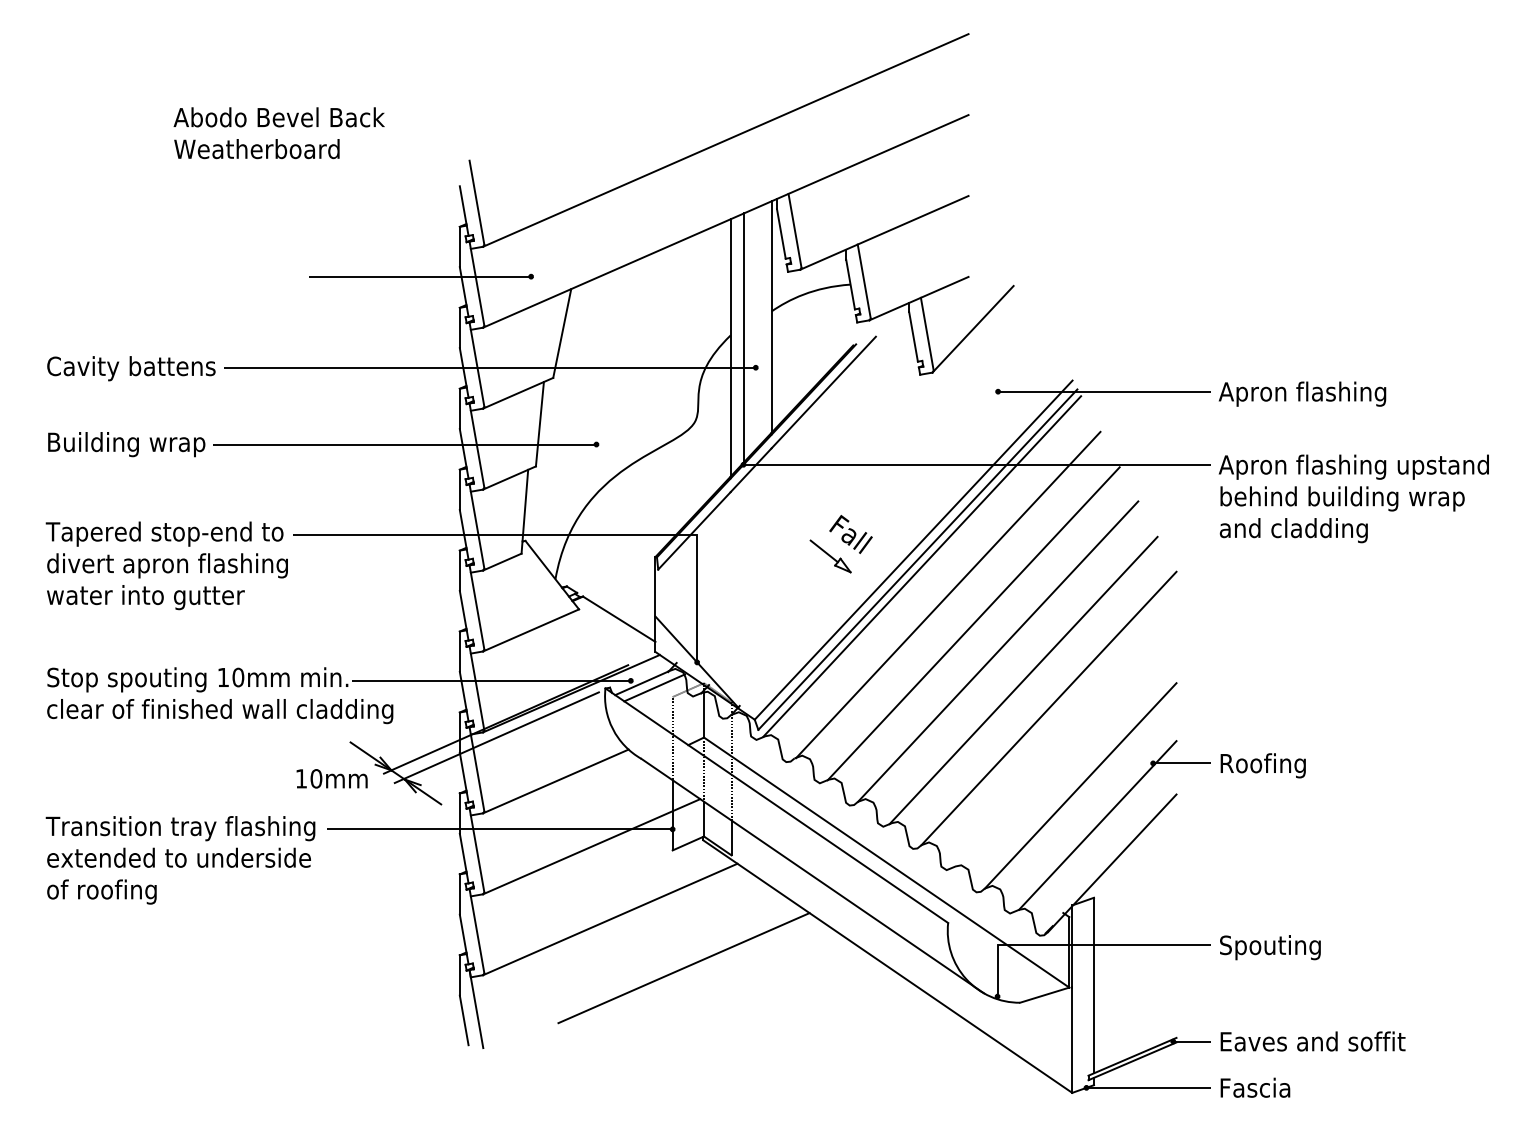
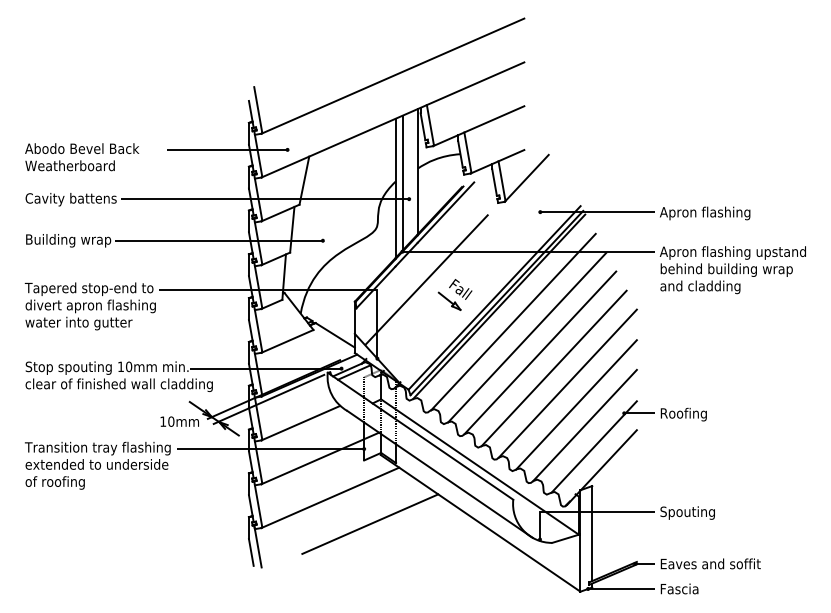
text: (279, 133) -> (82, 157), moved
line: (787, 516) -> (426, 279), added
line: (1064, 747) -> (576, 404), added

